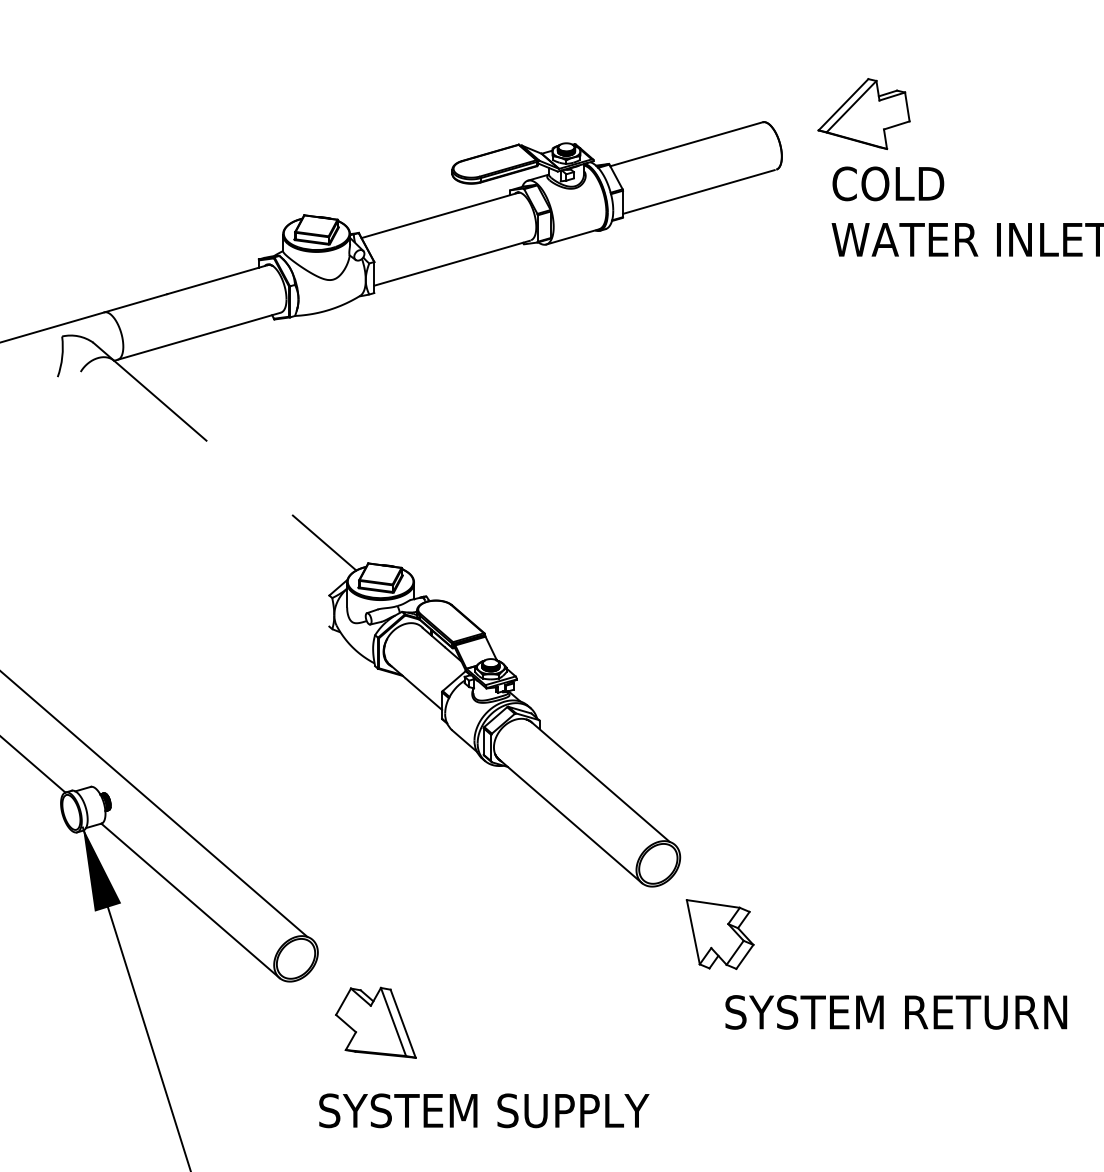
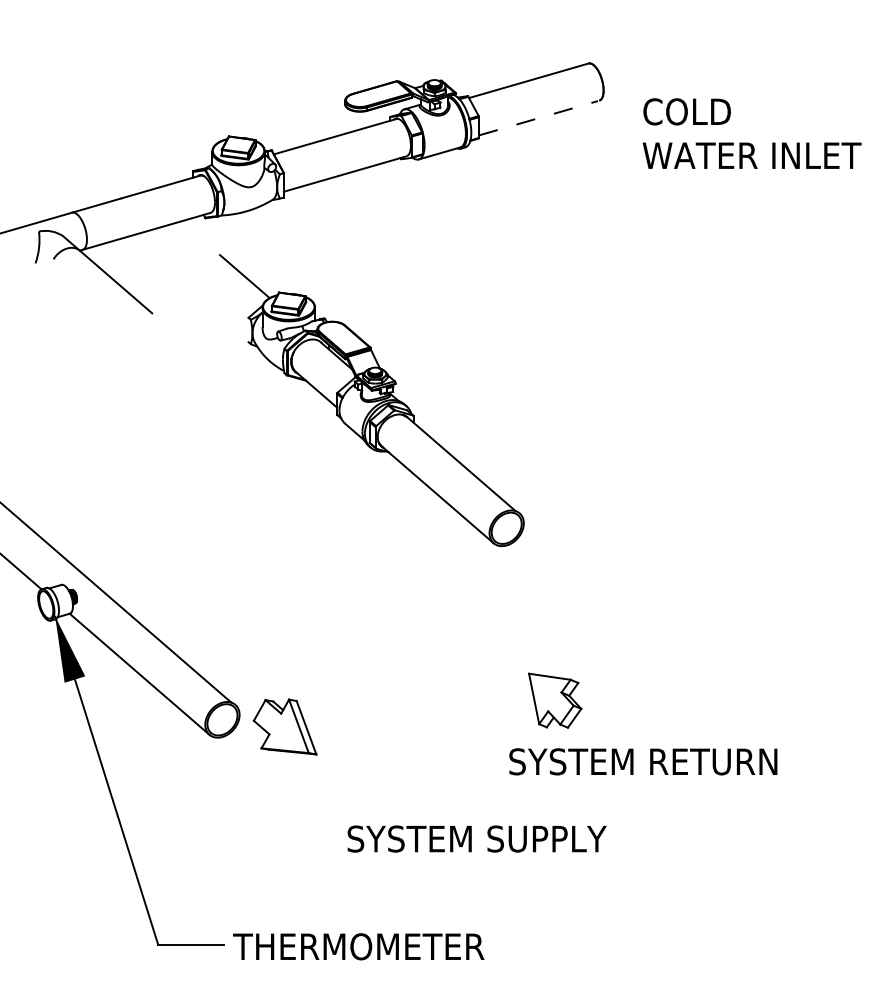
part: (863, 113) -> (667, 56), removed
line: (698, 192) -> (538, 118), solid -> dashed
part: (486, 700) -> (371, 400), moved
text: (896, 1011) -> (643, 761), moved
part: (375, 1022) -> (284, 726), moved
text: (483, 1110) -> (476, 838), moved

